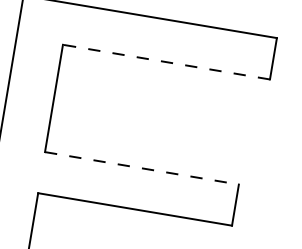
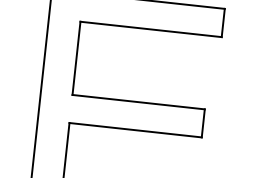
line: (165, 62) -> (150, 29), dashed -> solid
line: (141, 168) -> (138, 102), dashed -> solid

